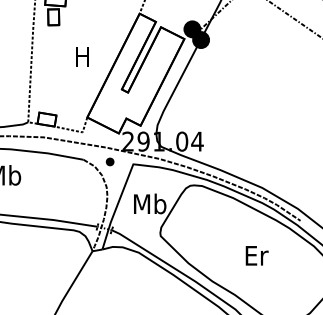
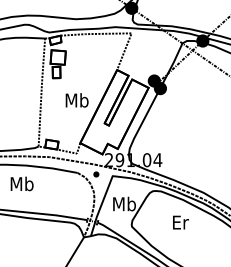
text: (81, 56) -> (76, 100), H -> Mb
text: (256, 255) -> (180, 222), moved

